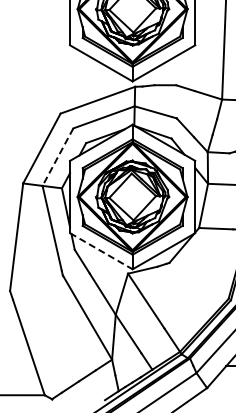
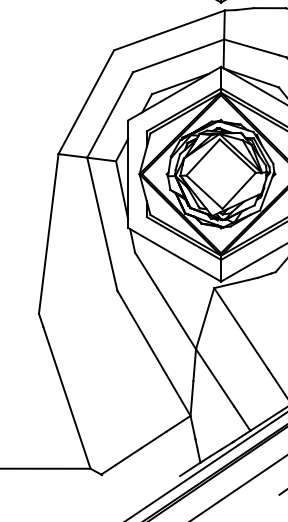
line: (57, 157) -> (109, 115), dashed -> solid
line: (101, 251) -> (174, 255), dashed -> solid

